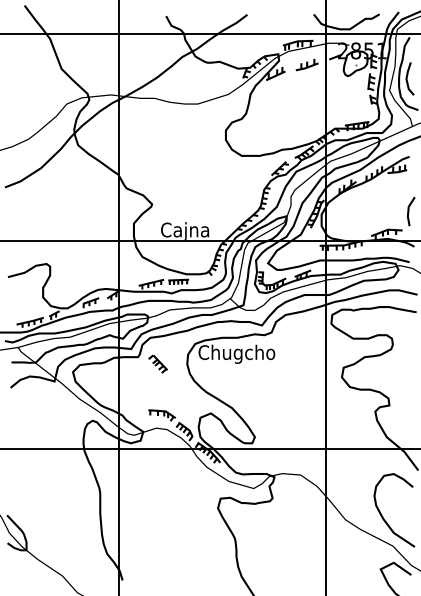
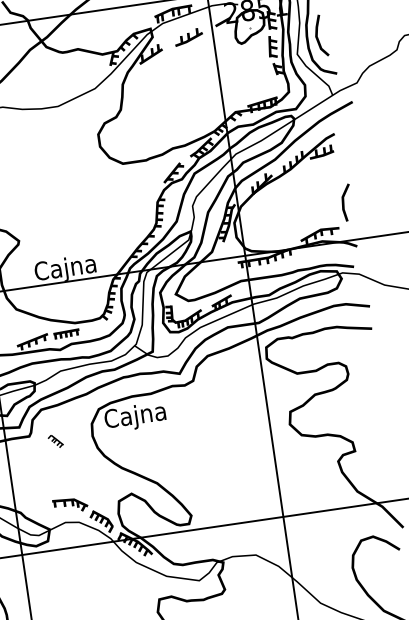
text: (243, 353) -> (161, 412), Chugcho -> Cajna
part: (157, 363) -> (55, 440), size x0.6

